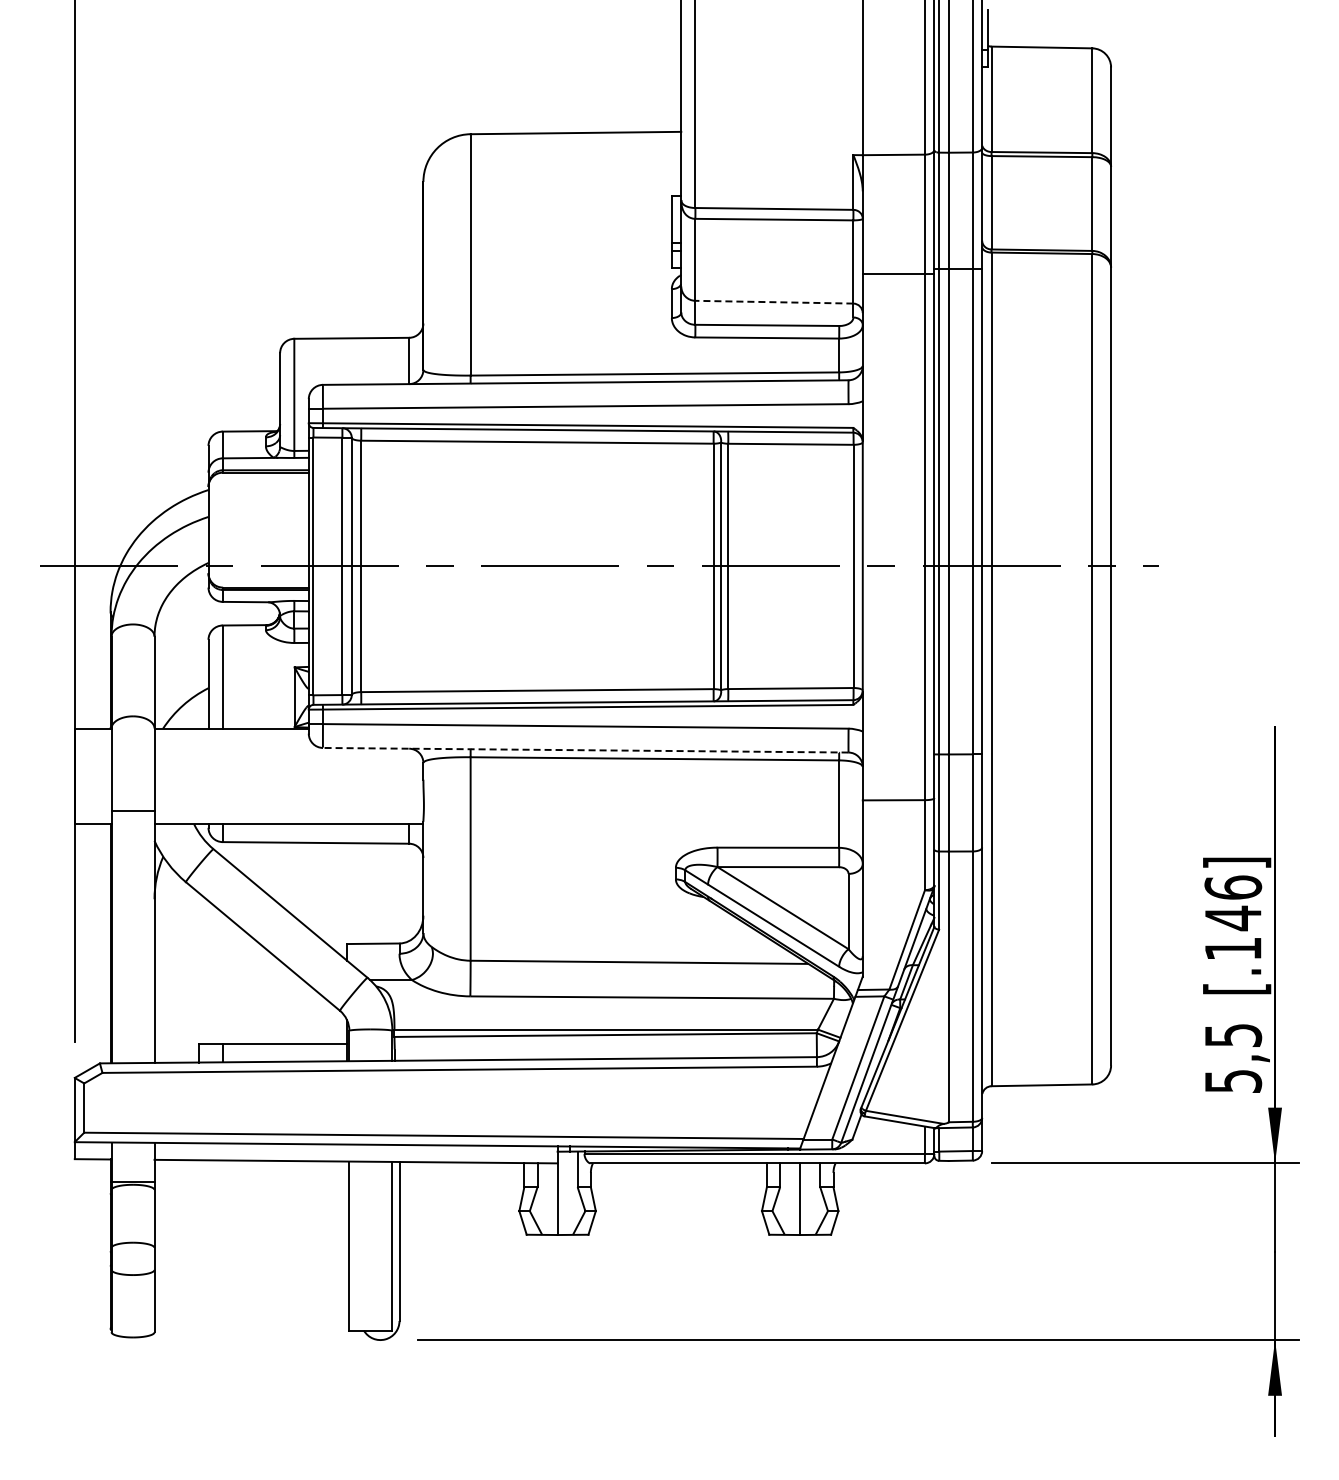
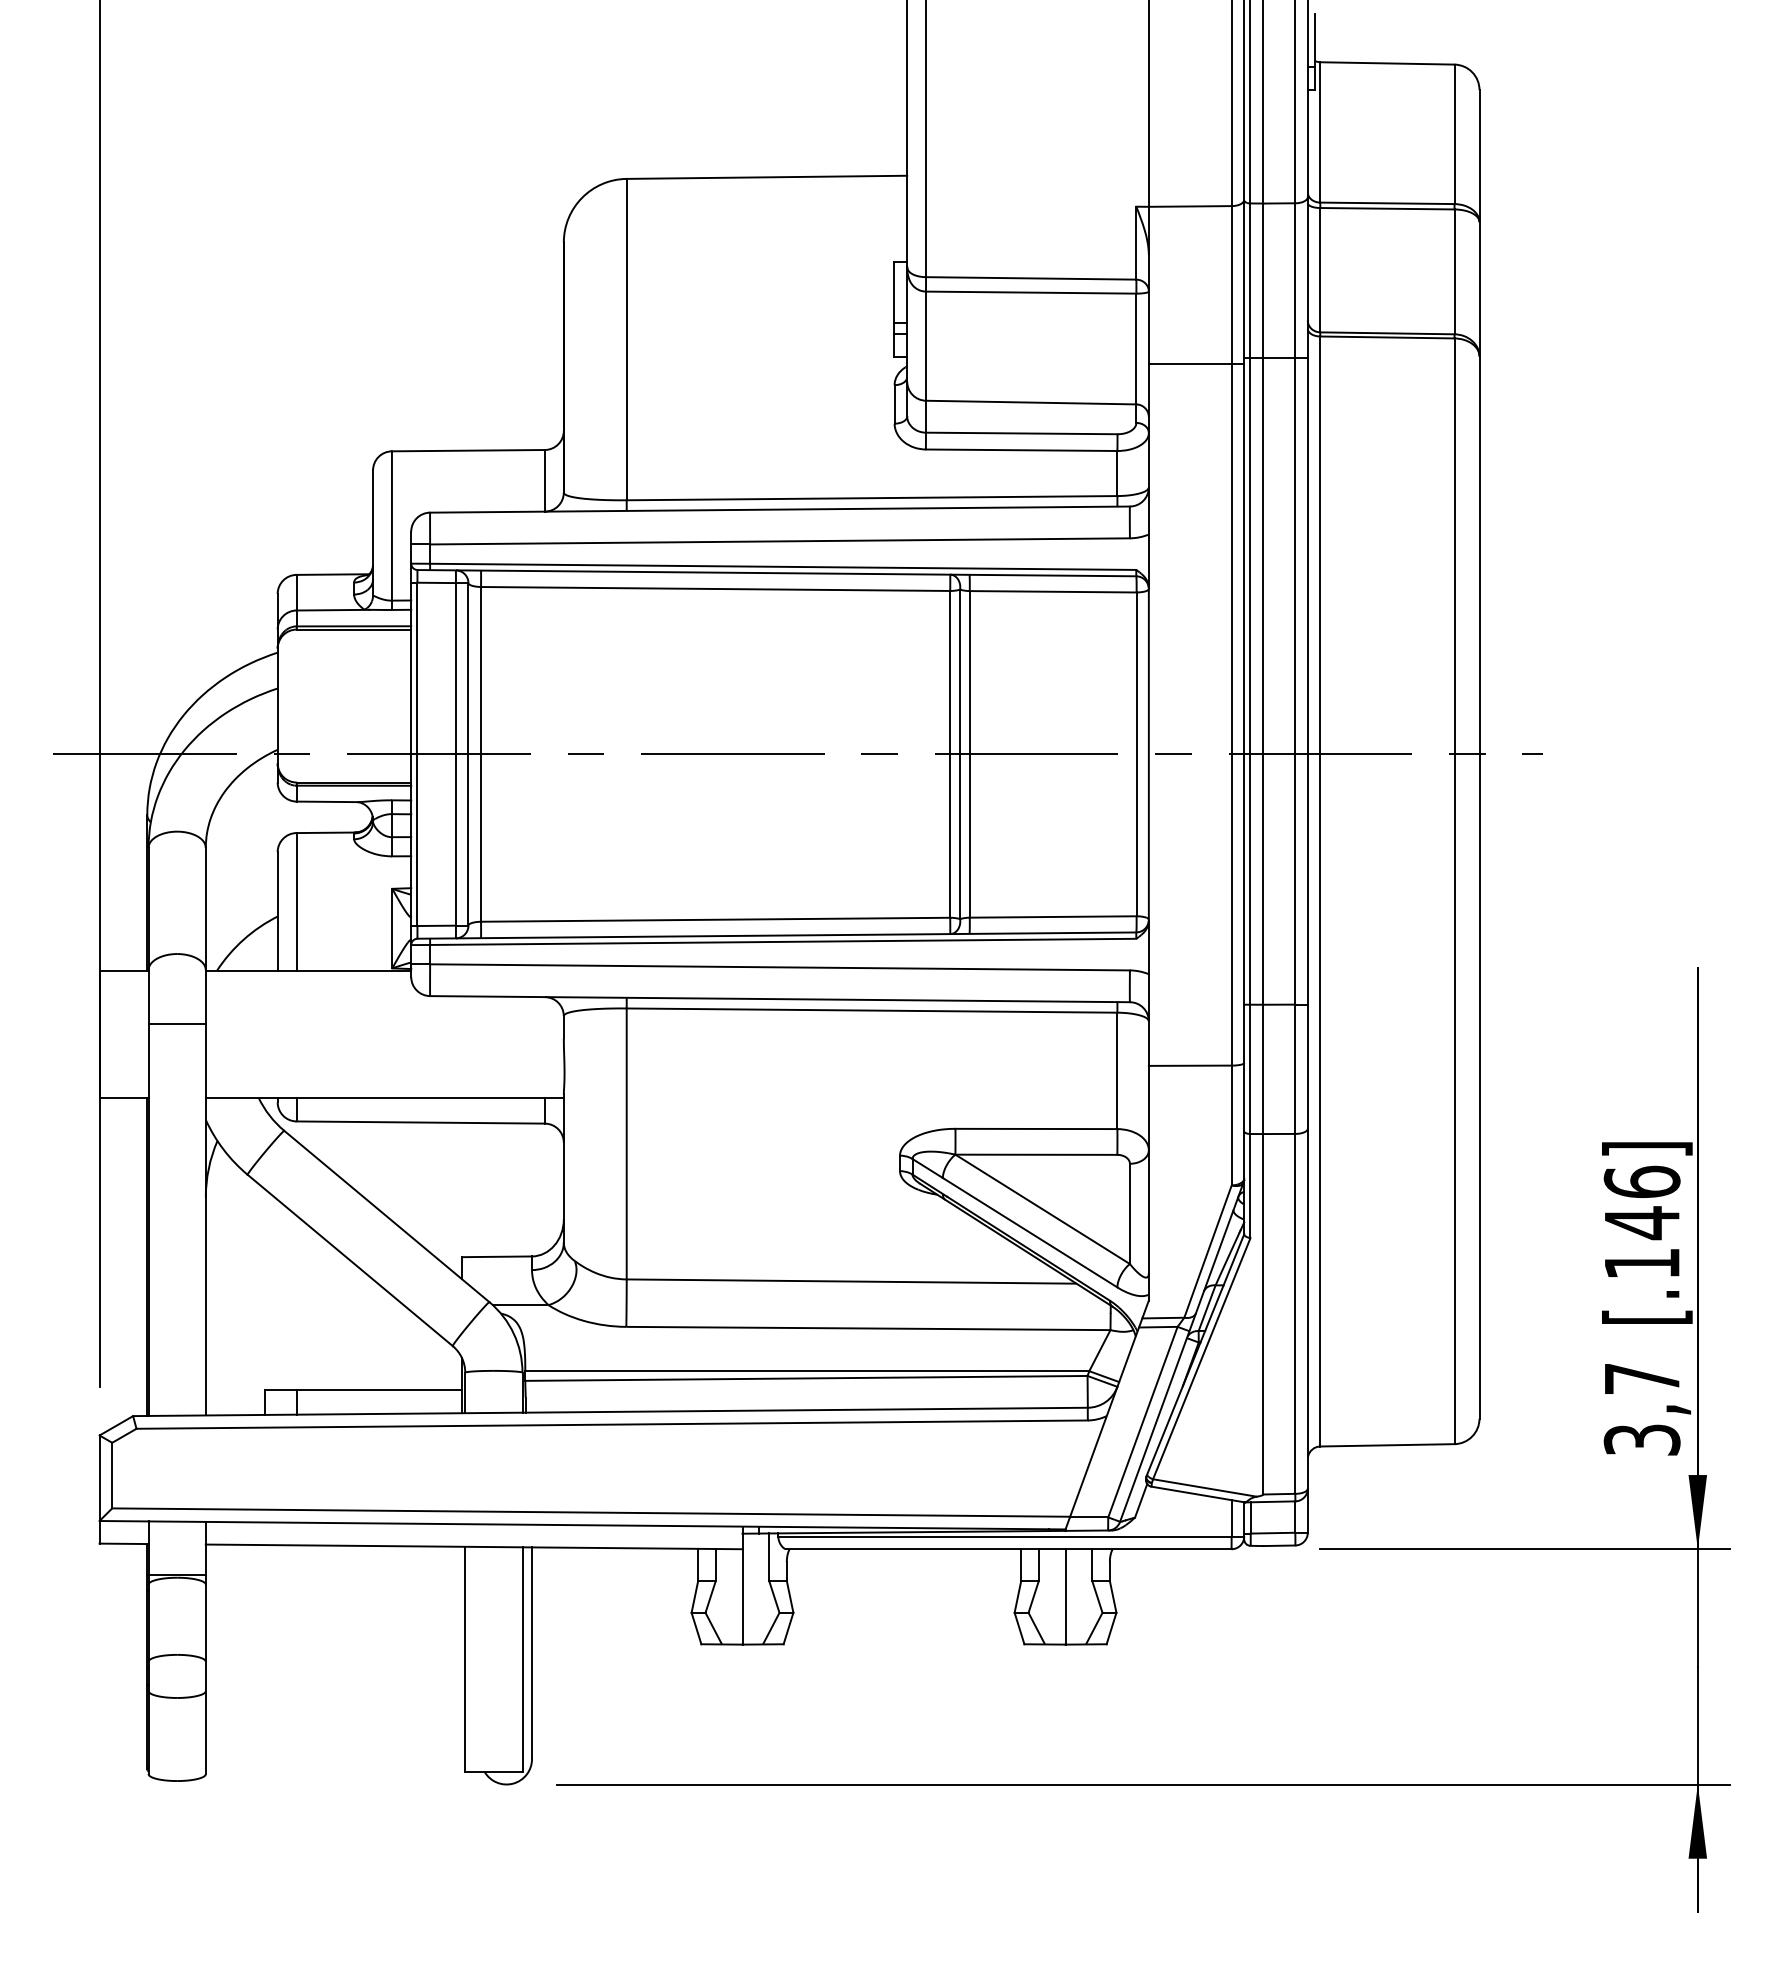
line: (773, 302) -> (1029, 402), dashed -> solid
line: (585, 750) -> (779, 999), dashed -> solid
line: (132, 810) -> (176, 1023), moved
text: (1233, 1058) -> (1642, 1409), 5,5 -> 3,7

